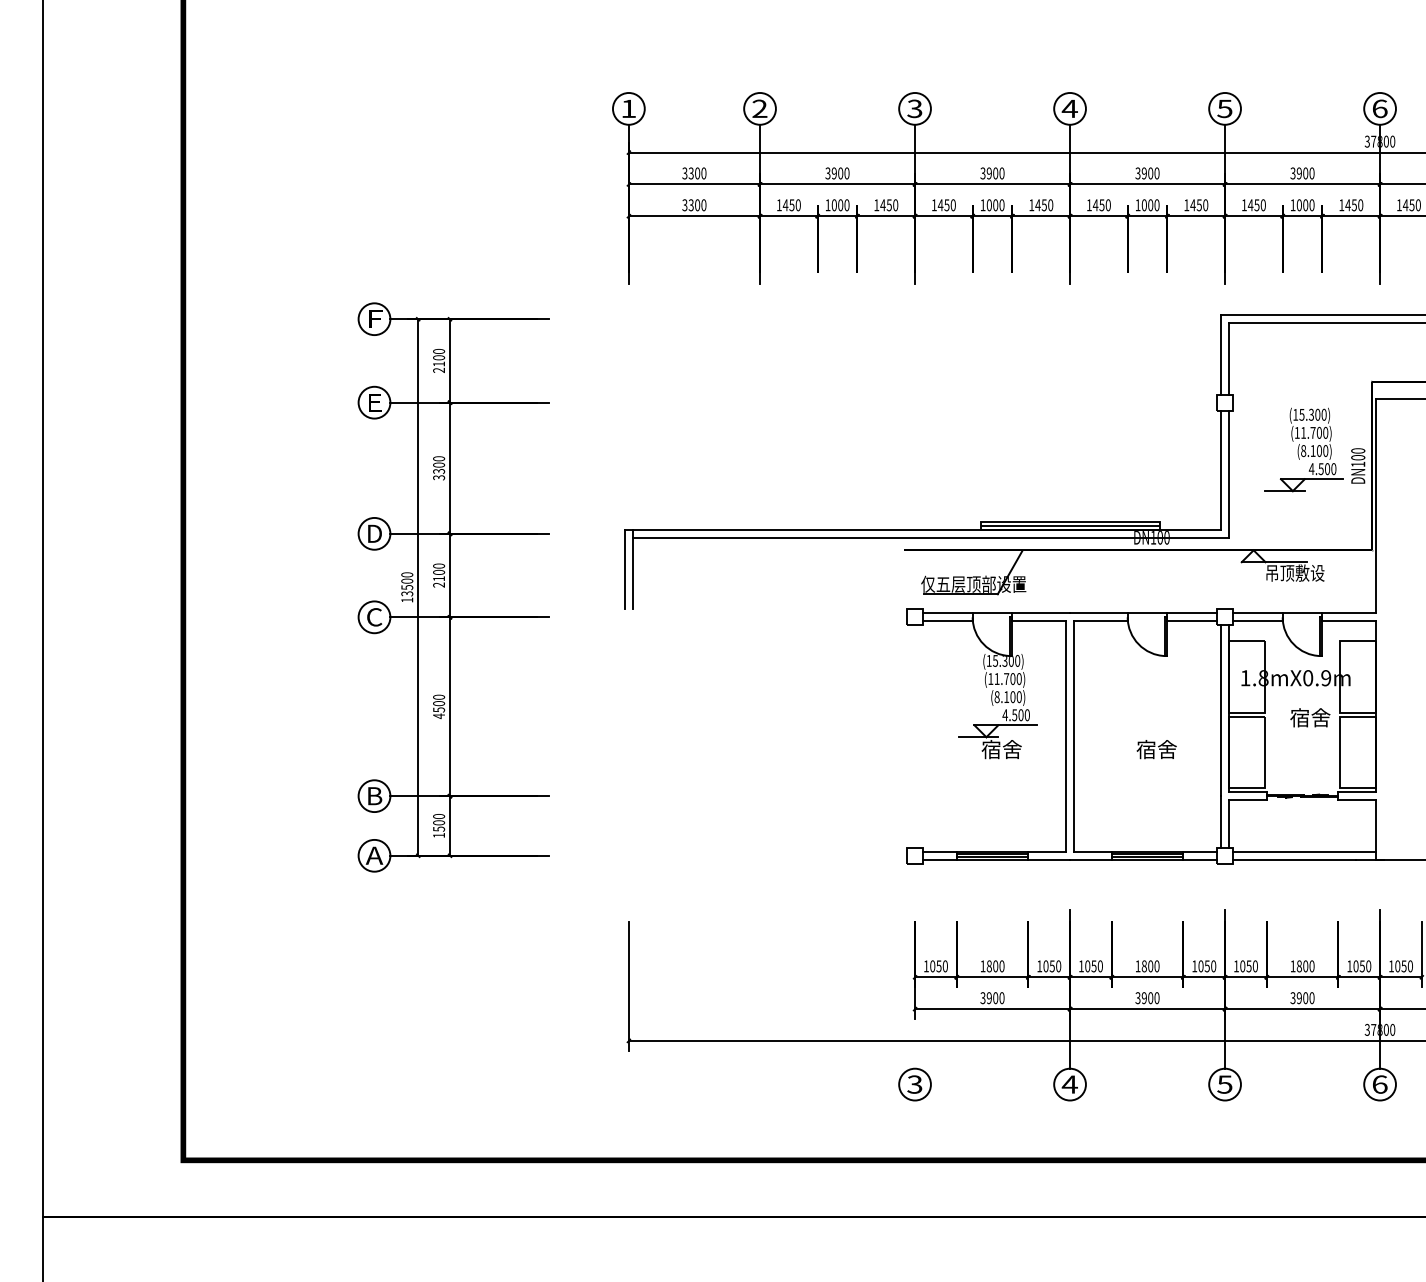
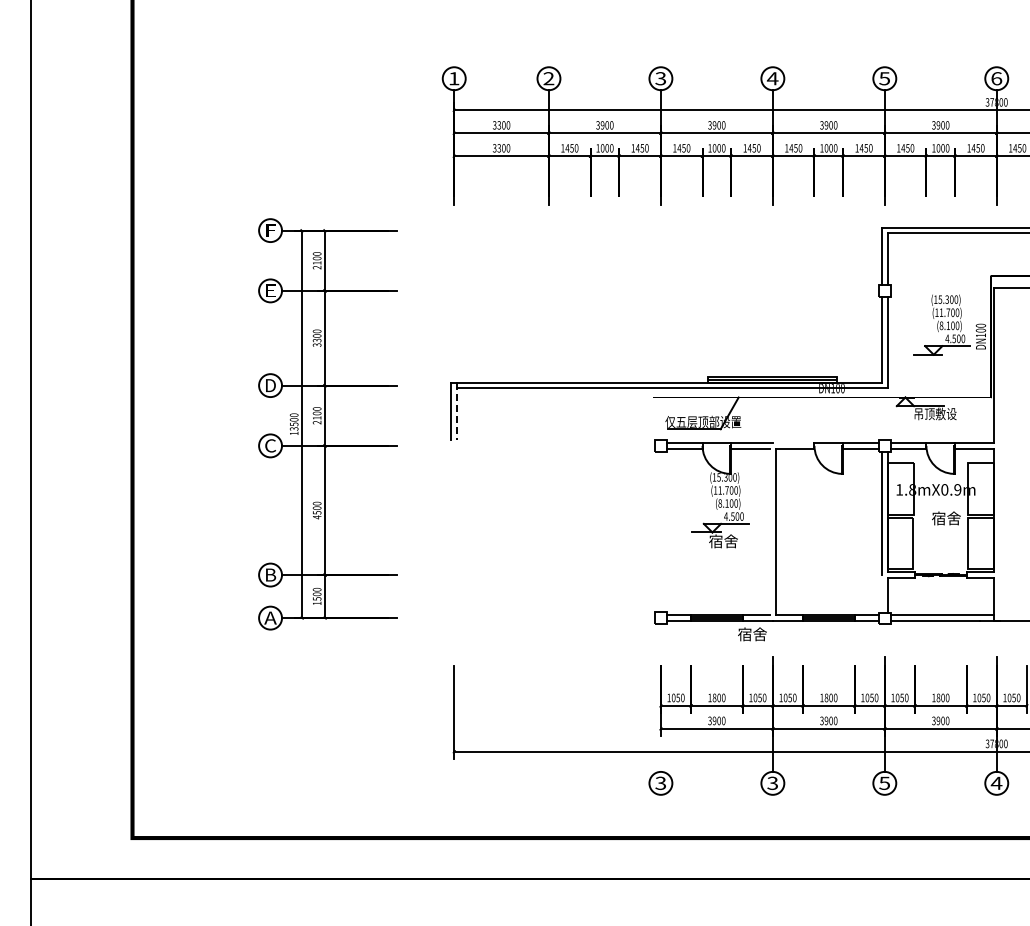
line: (633, 569) -> (457, 411), solid -> dashed
line: (1098, 613) -> (793, 443), removed
line: (1065, 735) -> (769, 531), removed
text: (1156, 749) -> (752, 634), moved
line: (1220, 821) -> (881, 593), removed
text: (1069, 1083) -> (772, 782), 4 -> 3
text: (1379, 1083) -> (996, 782), 6 -> 4

